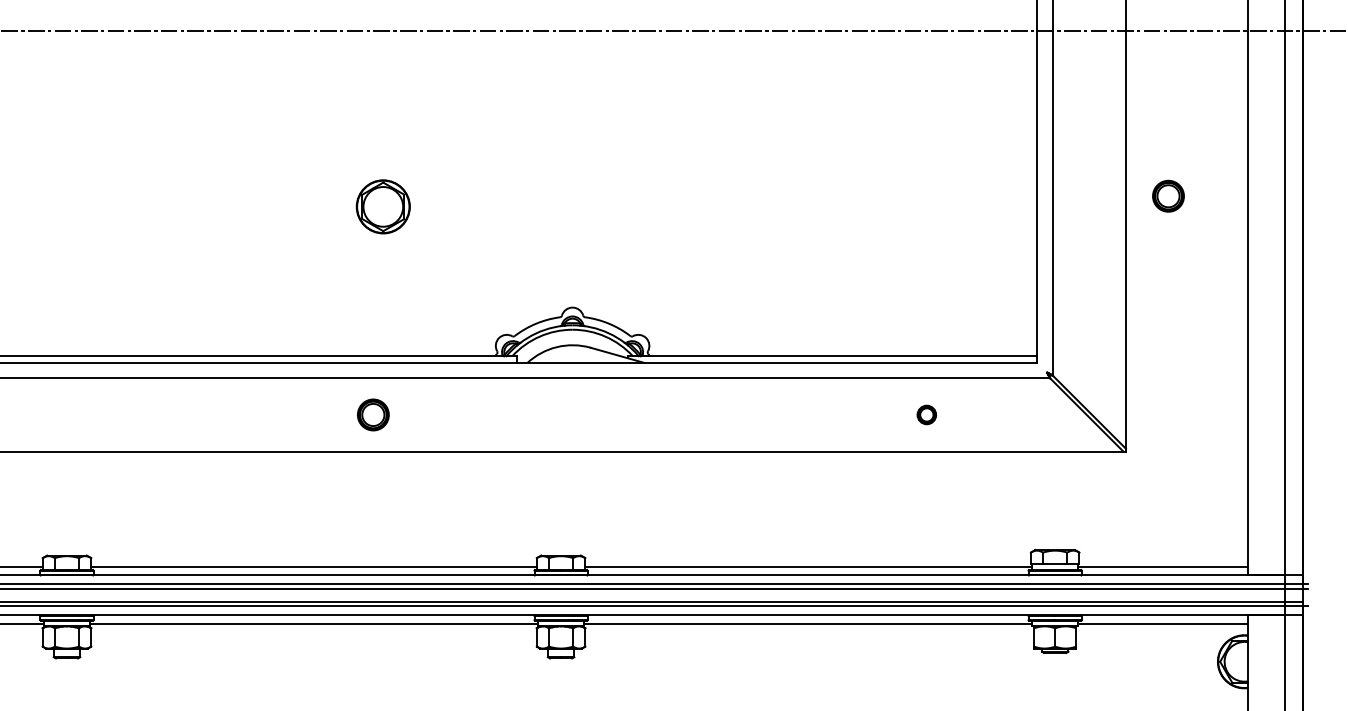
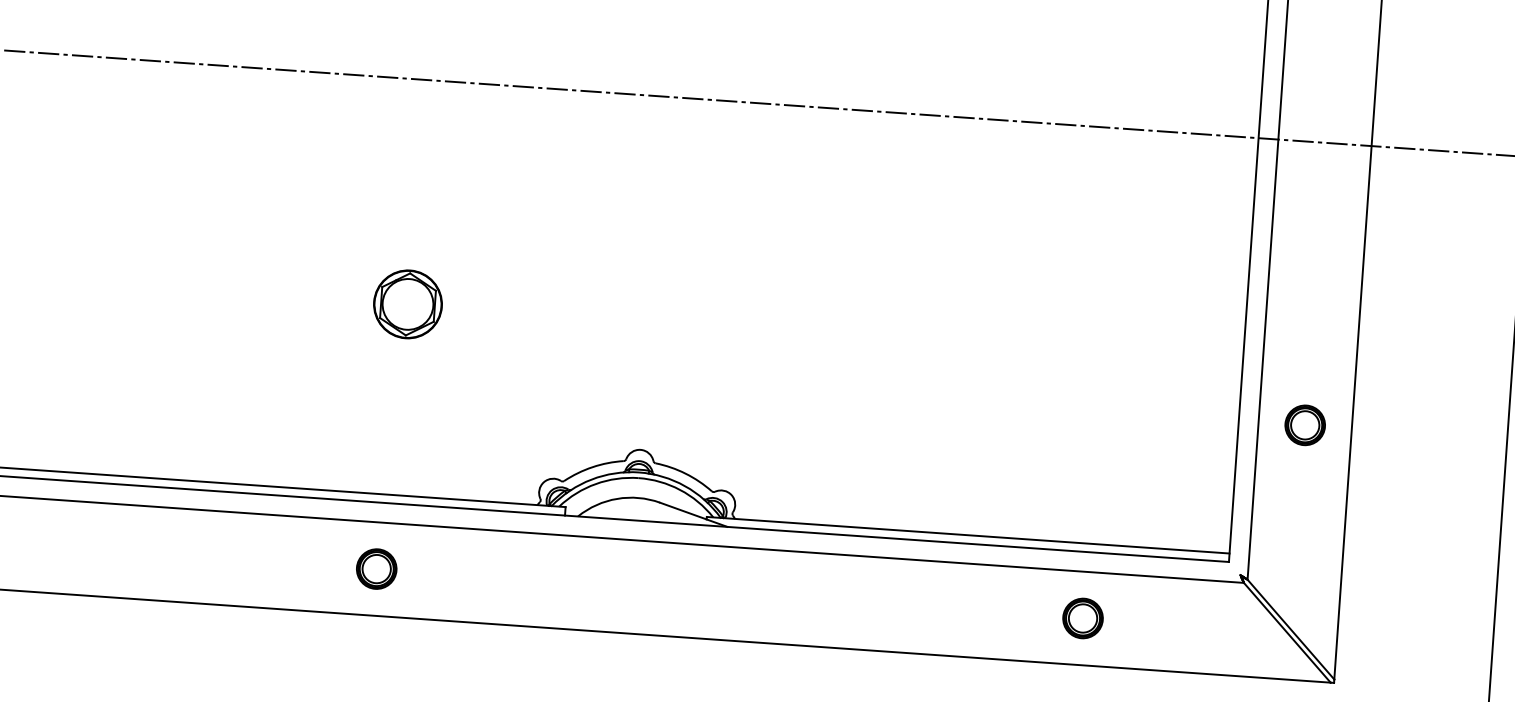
part: (1168, 195) -> (1305, 424), moved
part: (926, 414) -> (1082, 617), size x1.67

